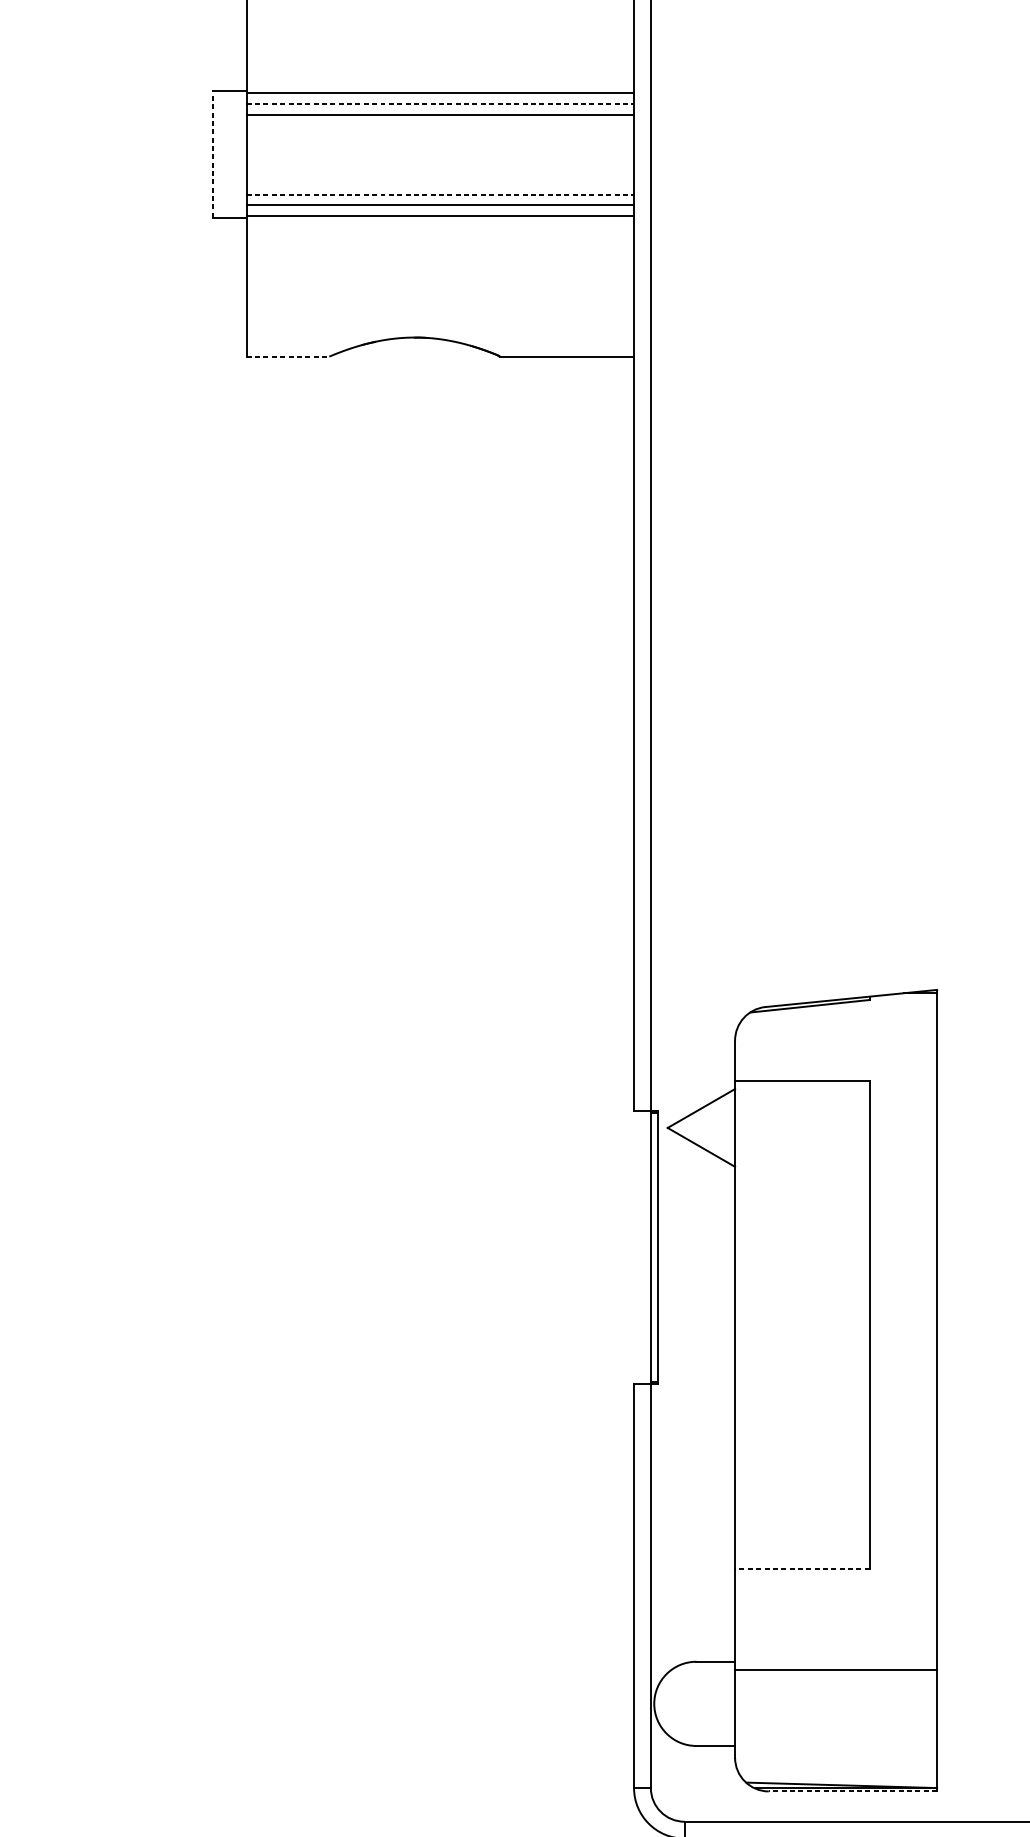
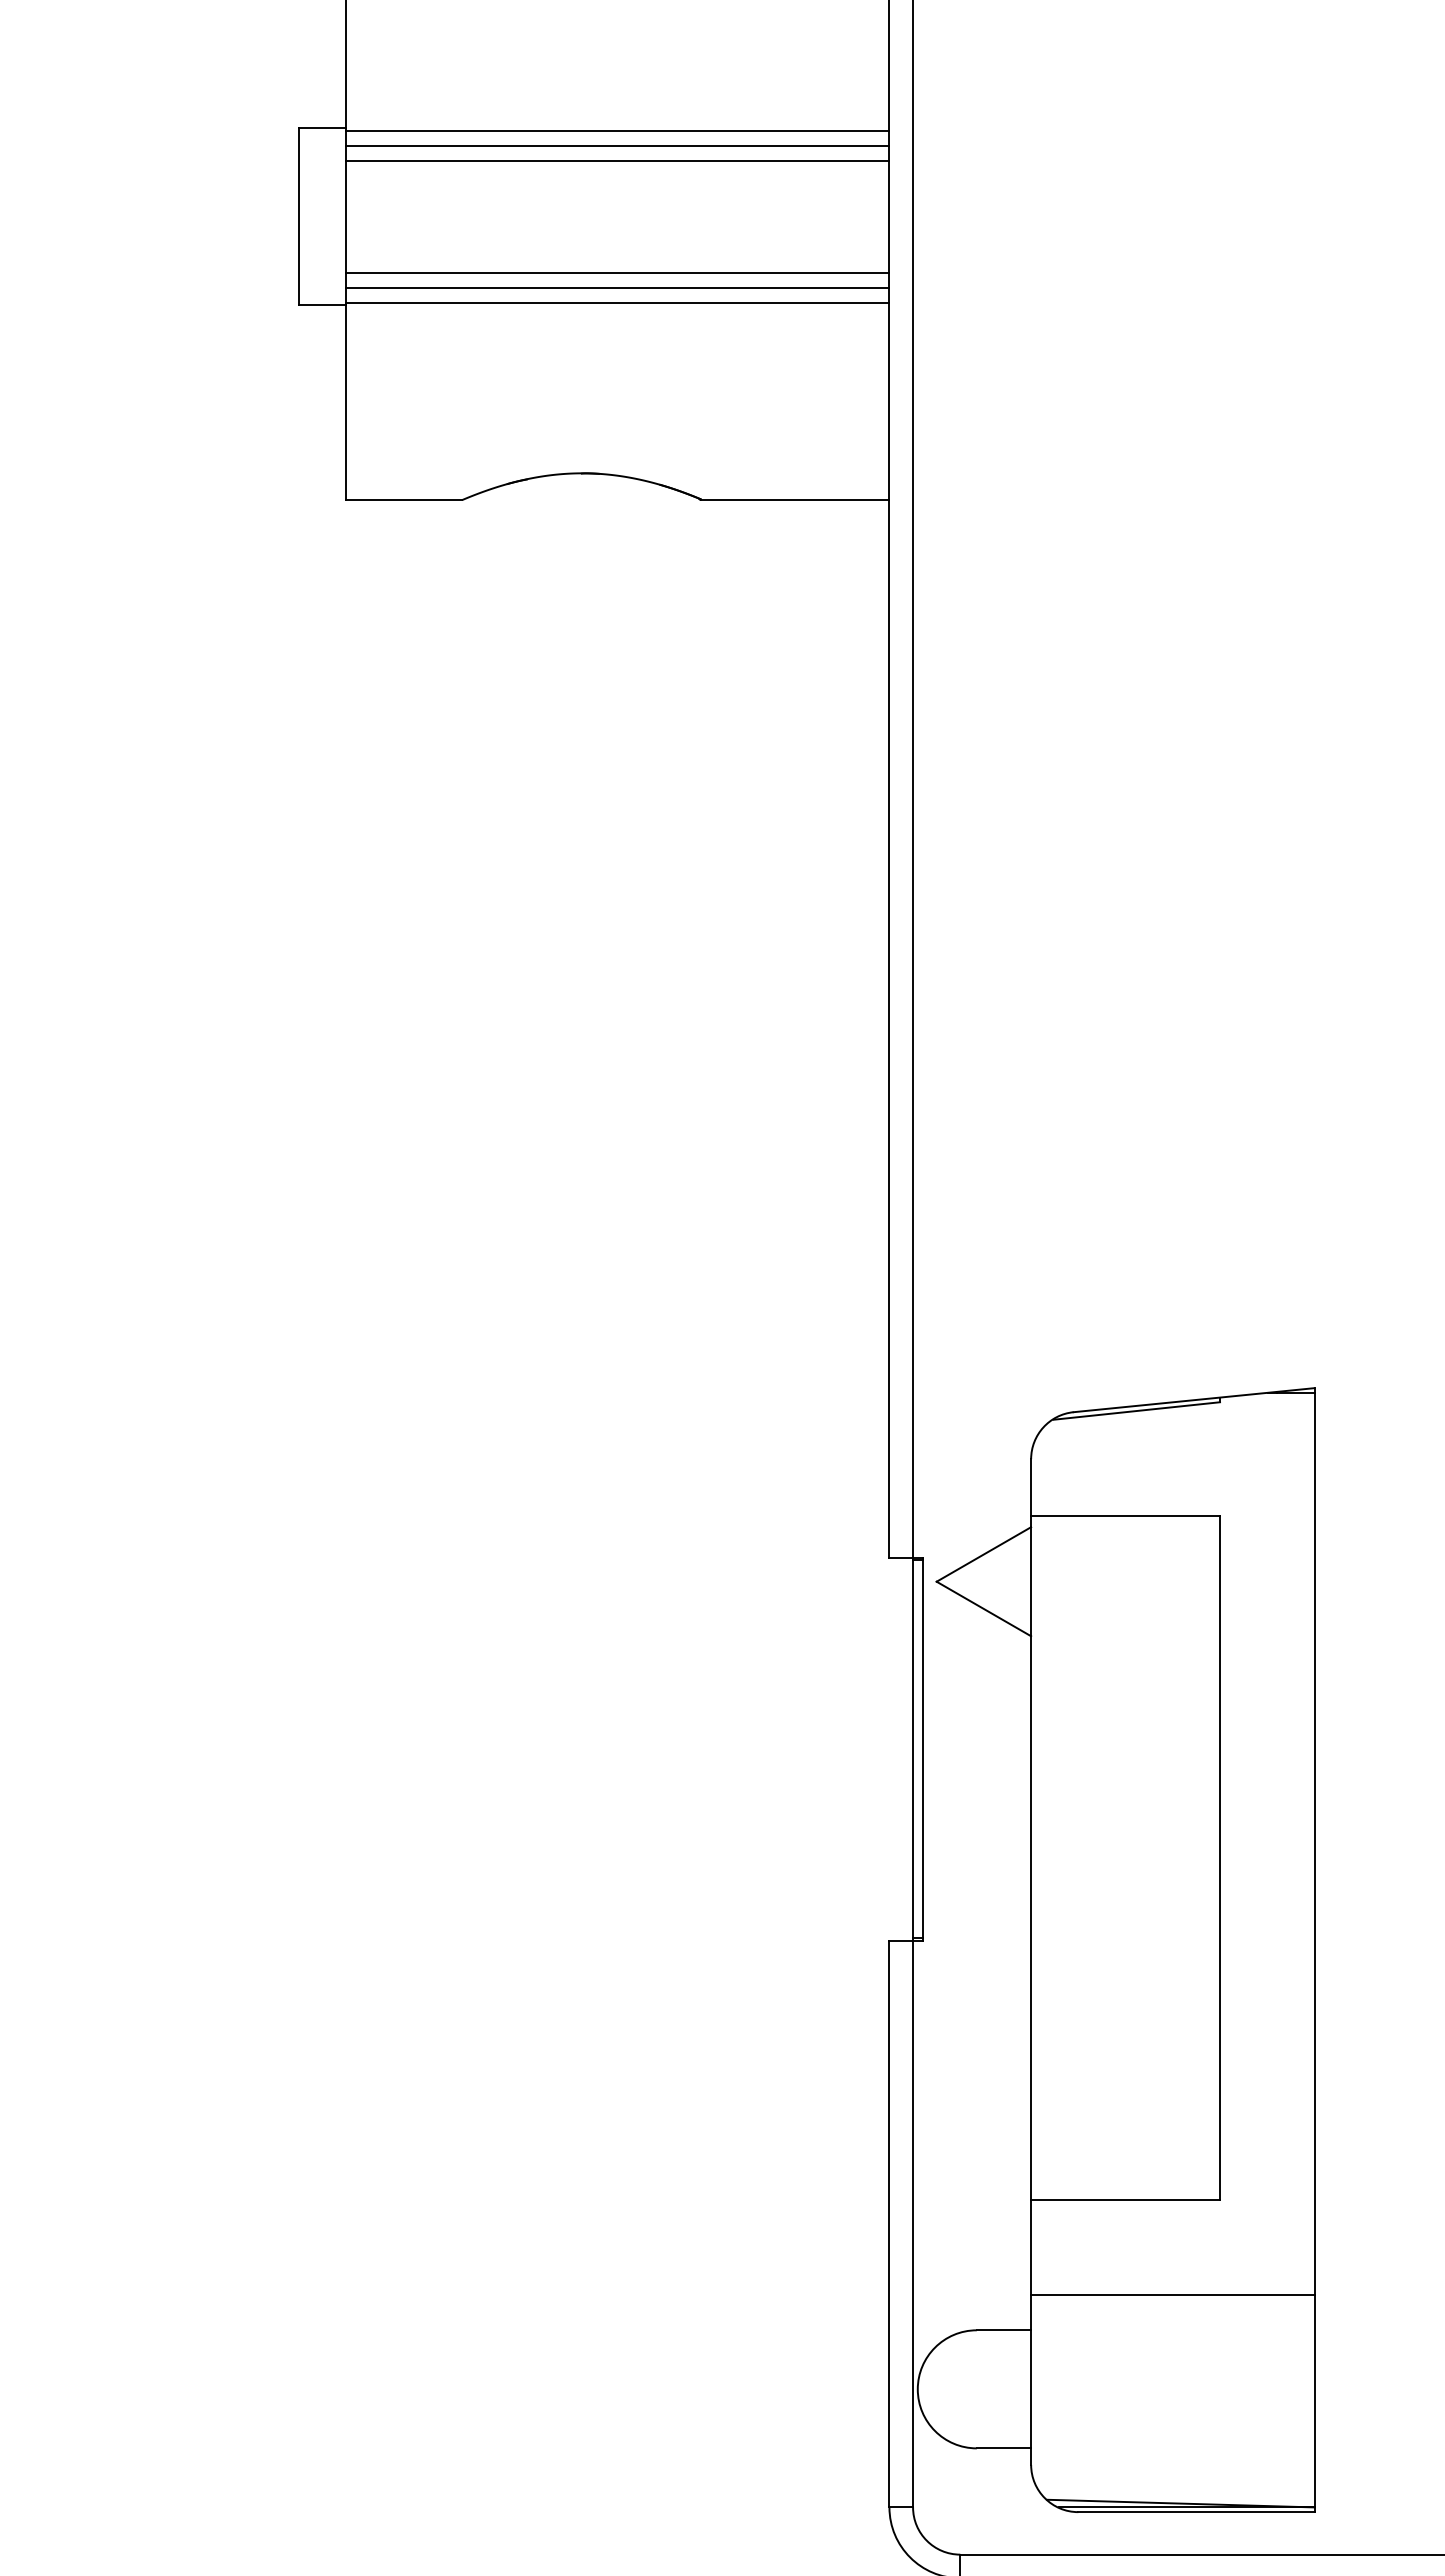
line: (440, 103) -> (617, 145), dashed -> solid
line: (213, 154) -> (299, 216), dashed -> solid
line: (440, 194) -> (617, 272), dashed -> solid
line: (288, 356) -> (404, 500), dashed -> solid
line: (802, 1569) -> (1125, 2200), dashed -> solid
line: (835, 1669) -> (1172, 2294), moved
line: (852, 1791) -> (1195, 2512), dashed -> solid

